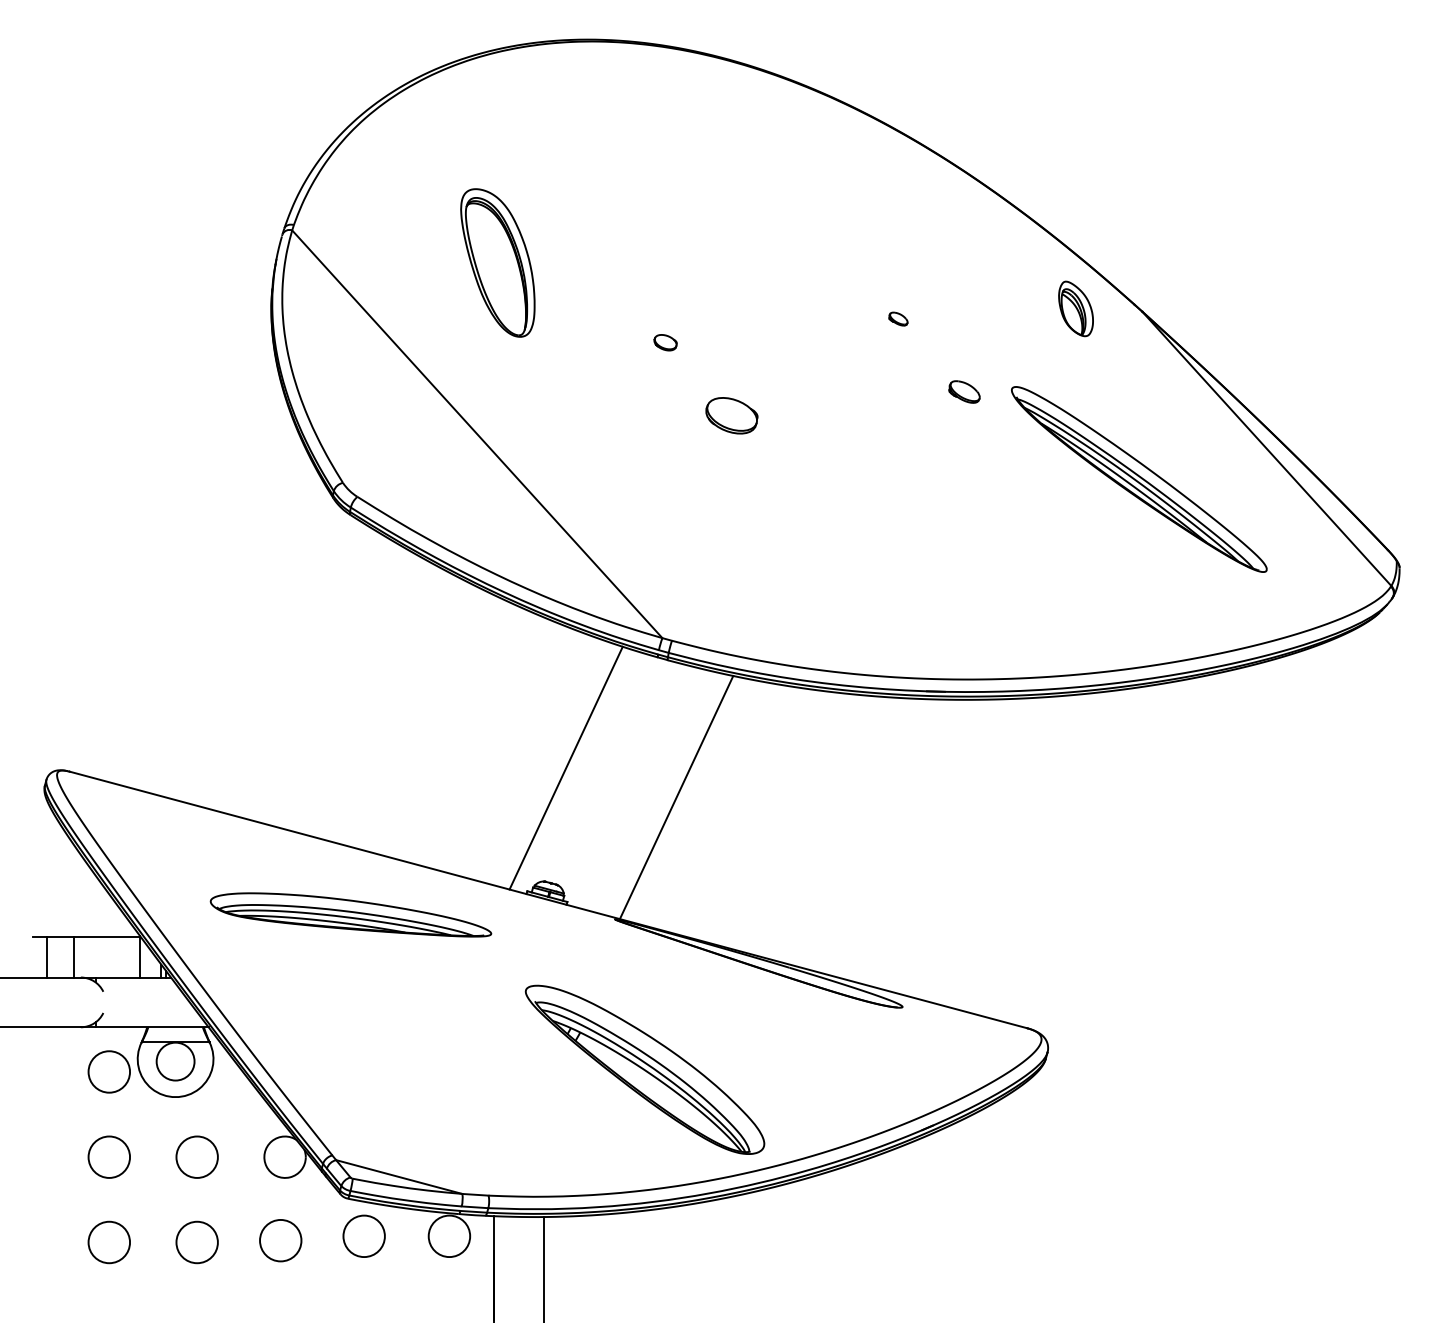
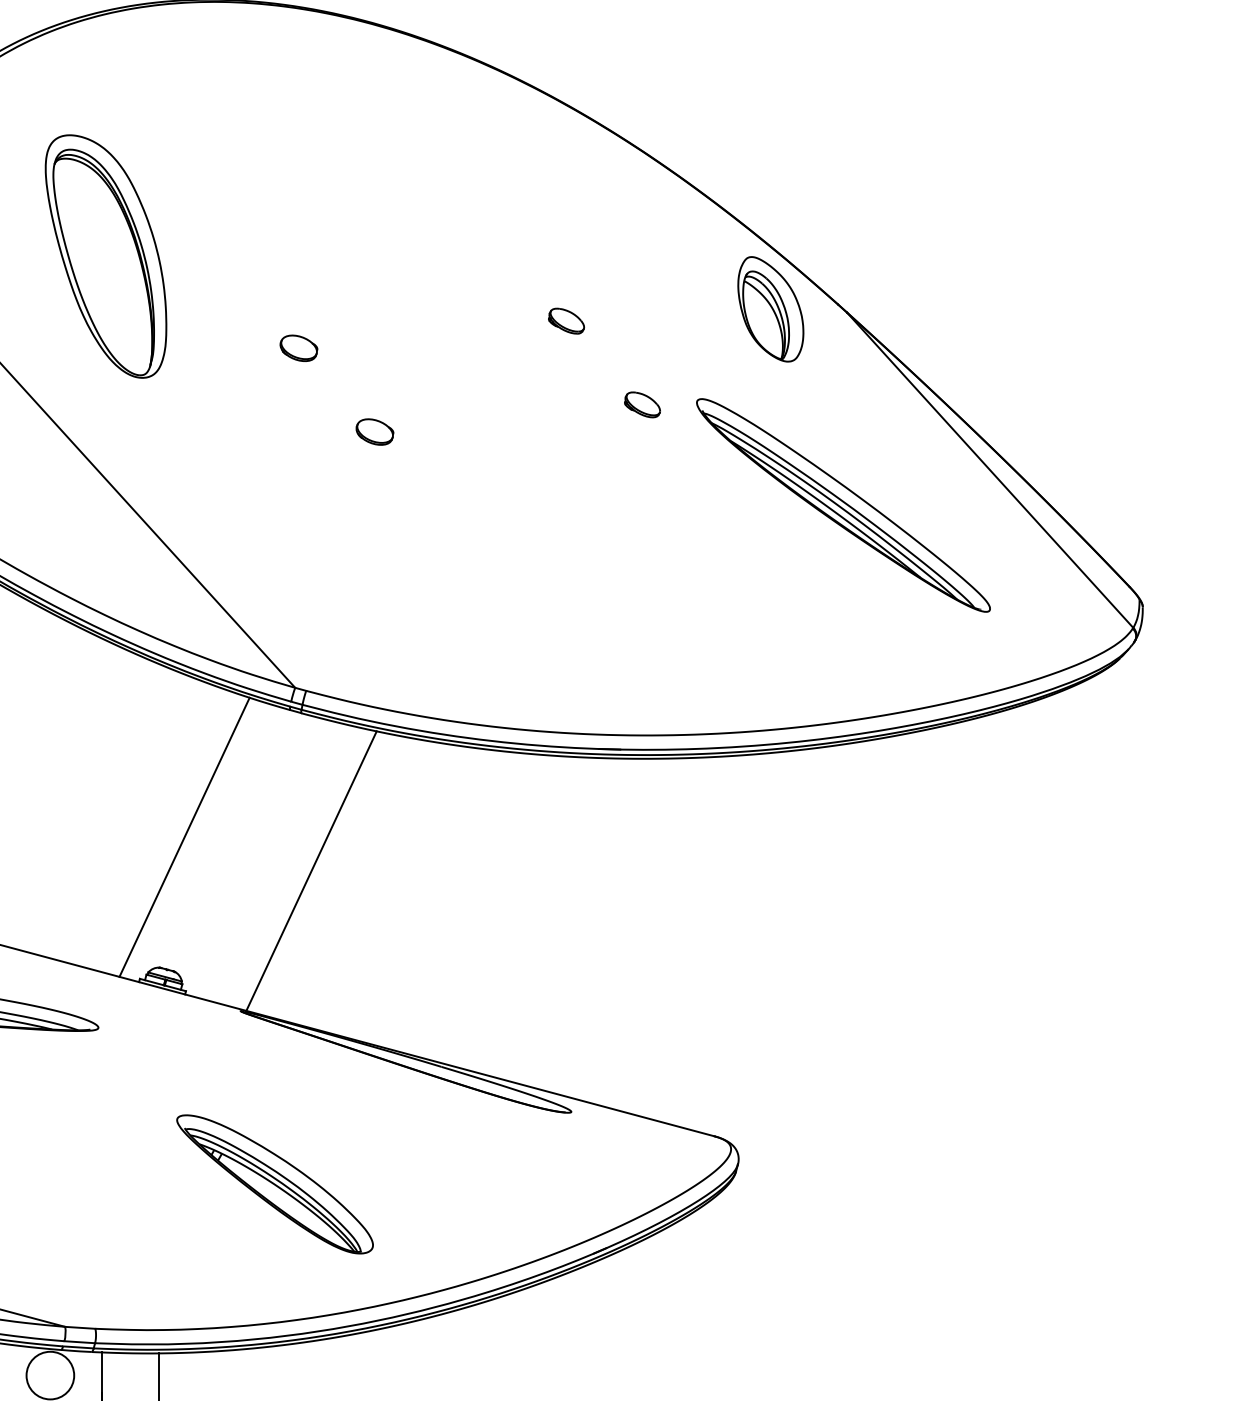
part: (497, 262) -> (105, 255), size x1.43
part: (1075, 308) -> (770, 308), size x1.67
part: (898, 318) -> (566, 320), size x1.67
part: (665, 342) -> (298, 347), size x1.43
part: (731, 415) -> (374, 431), size x0.62
part: (644, 1070) -> (274, 1184), size x0.71

